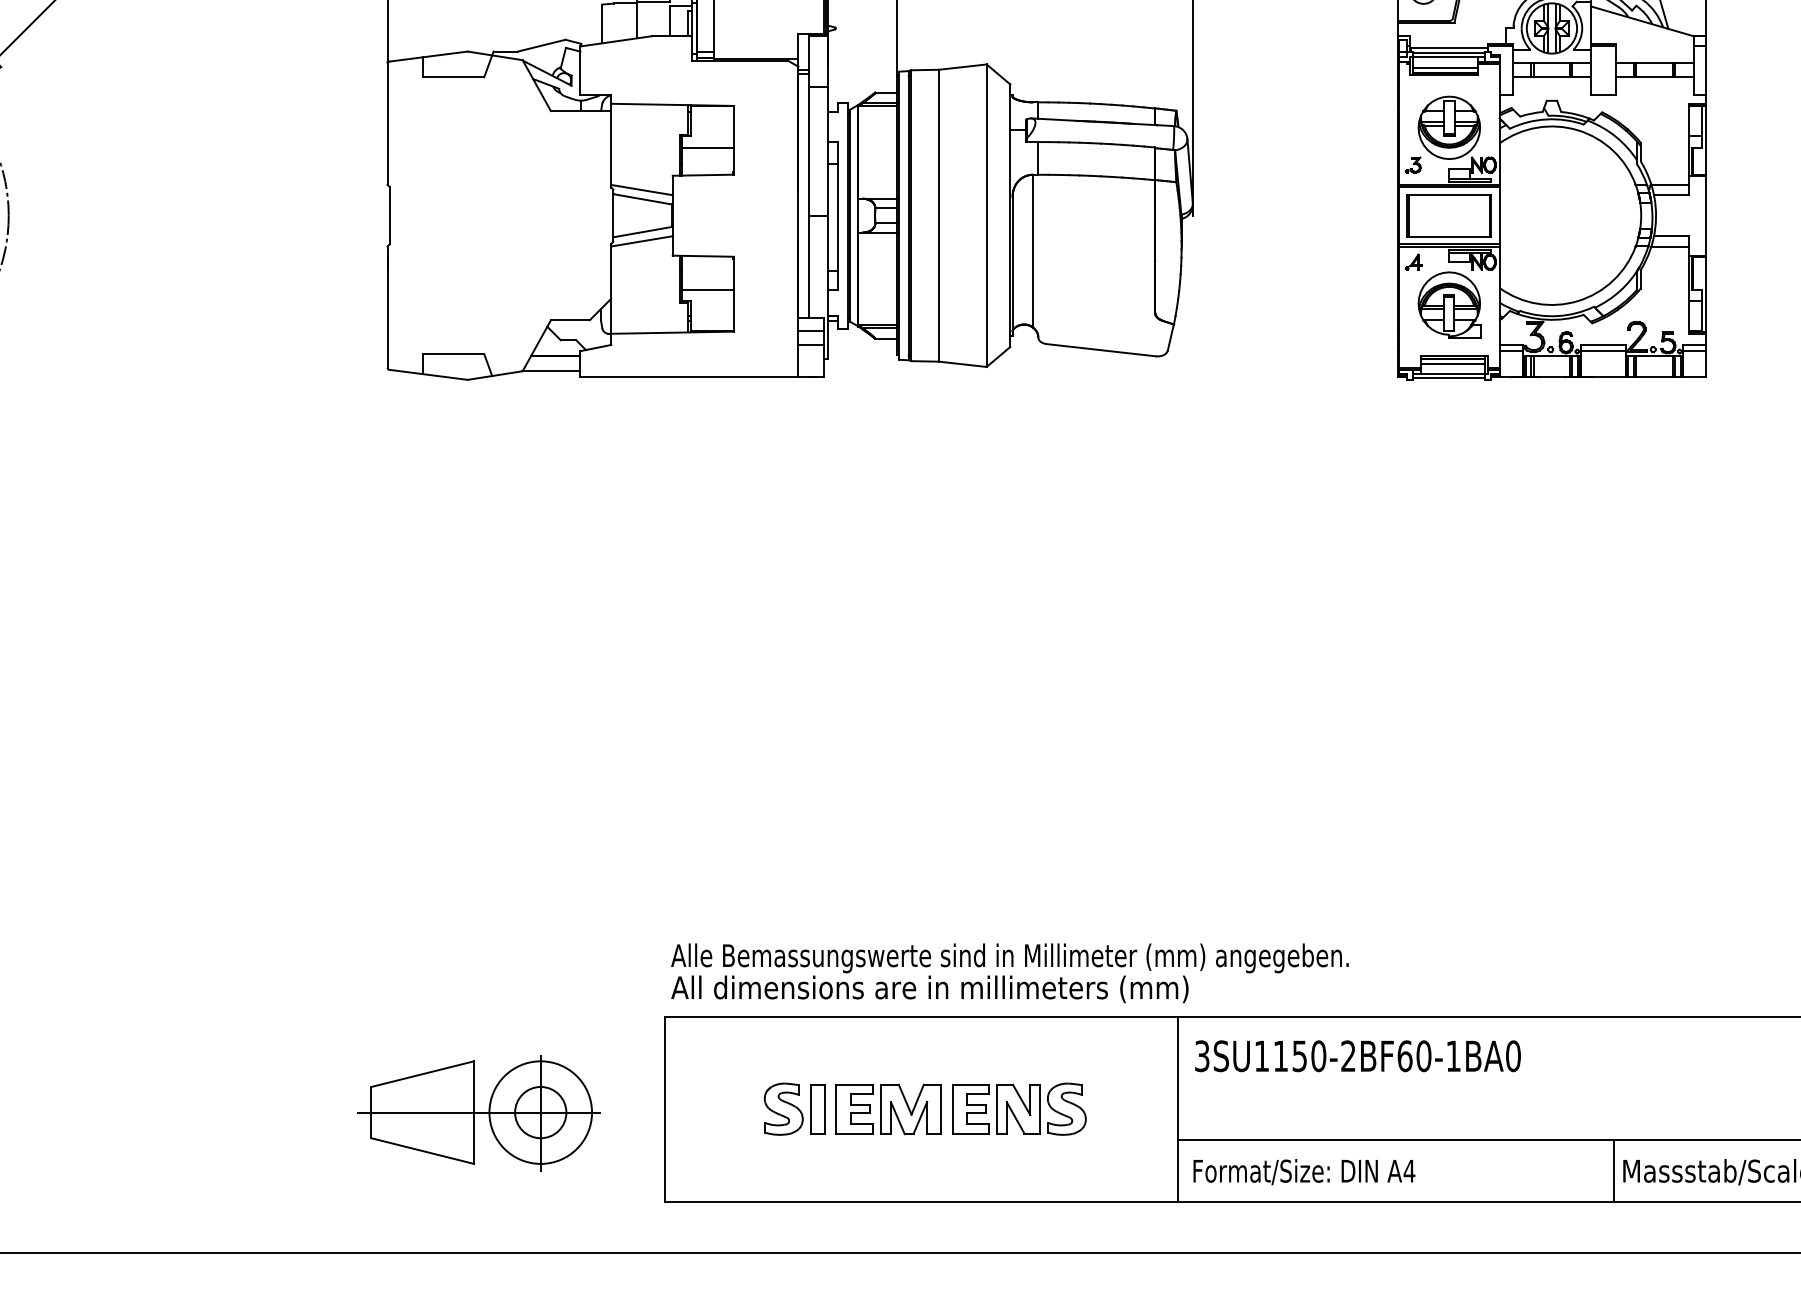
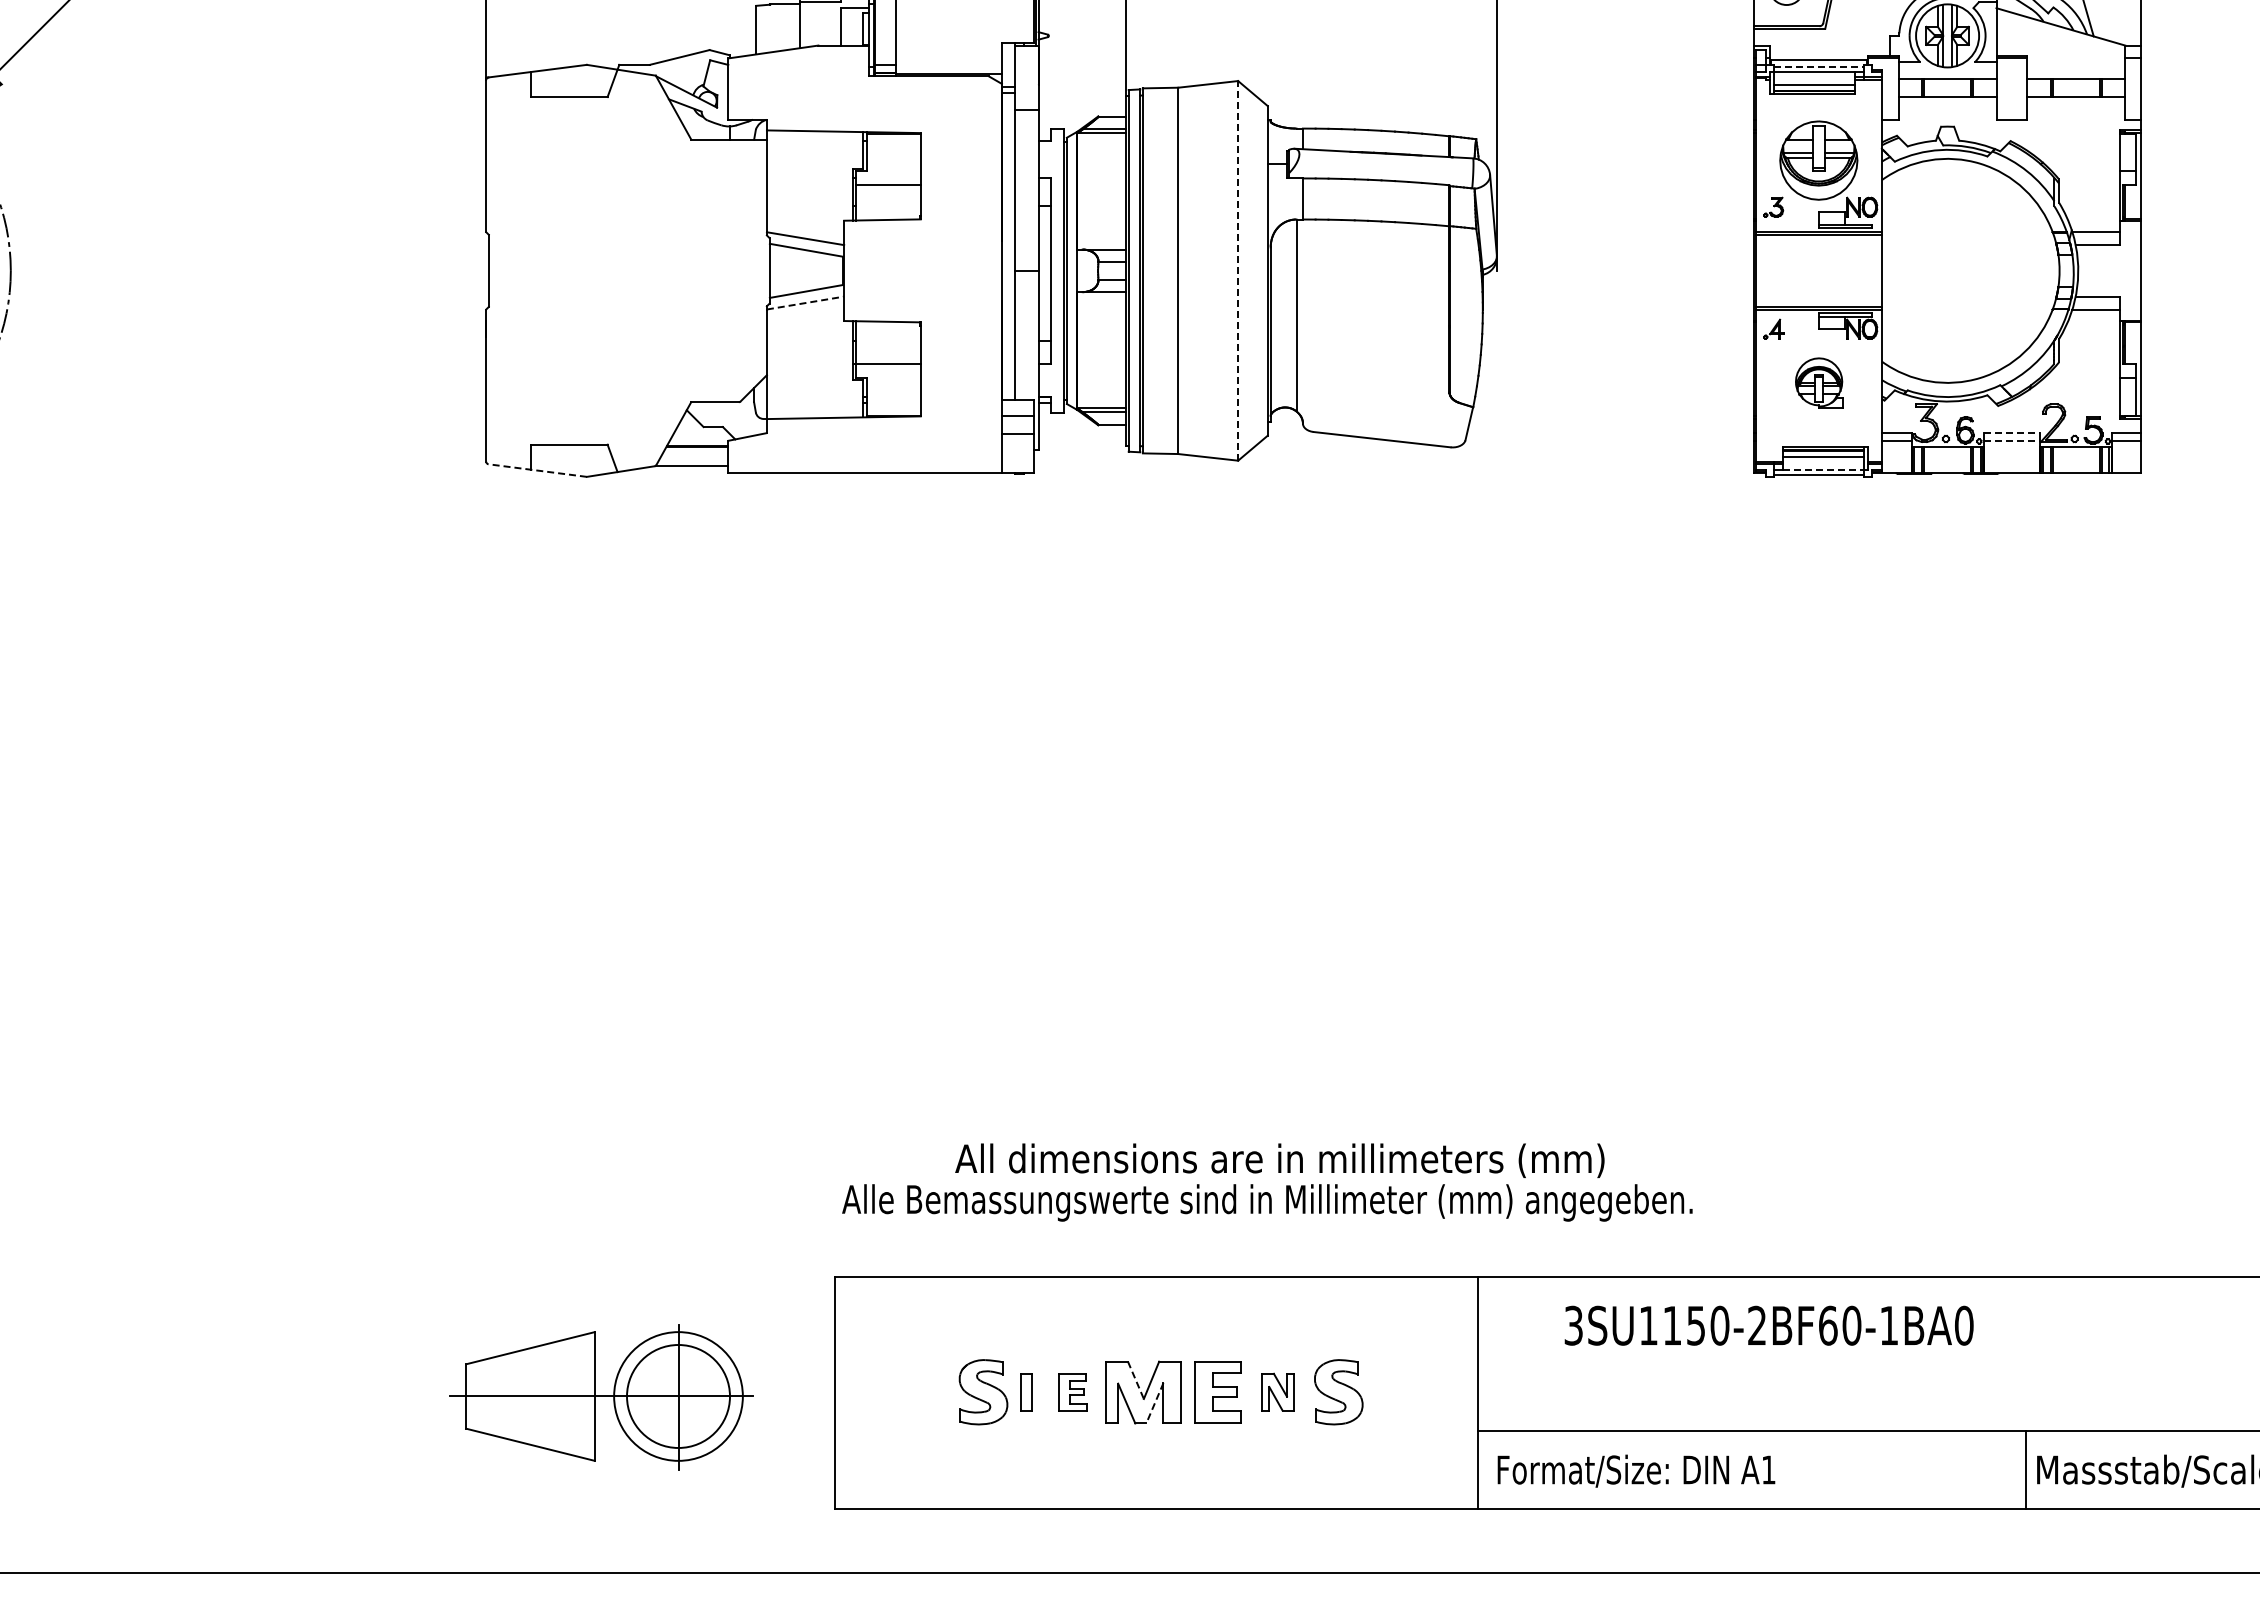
line: (1449, 52) -> (1819, 66), solid -> dashed
line: (986, 215) -> (1238, 270), solid -> dashed
part: (1449, 215) -> (1818, 270), removed
line: (642, 240) -> (806, 302), solid -> dashed
part: (1449, 304) -> (1819, 382), size x0.6
line: (1603, 345) -> (2012, 433), solid -> dashed
line: (1603, 350) -> (2012, 440), solid -> dashed
line: (1453, 373) -> (1823, 469), solid -> dashed
line: (428, 374) -> (537, 470), solid -> dashed
text: (929, 989) -> (1279, 1160), moved
text: (1357, 1056) -> (1768, 1325), moved
line: (905, 1099) -> (1136, 1380), solid -> dashed
part: (1018, 1108) -> (1277, 1391), size x0.6
part: (818, 1109) -> (1026, 1392), size x0.6
part: (854, 1109) -> (1072, 1392), size x0.6
circle: (540, 1112) -> (678, 1396), size x1.6
line: (920, 1118) -> (1154, 1403), solid -> dashed
text: (1409, 1170) -> (1768, 1469), A4 -> A1

